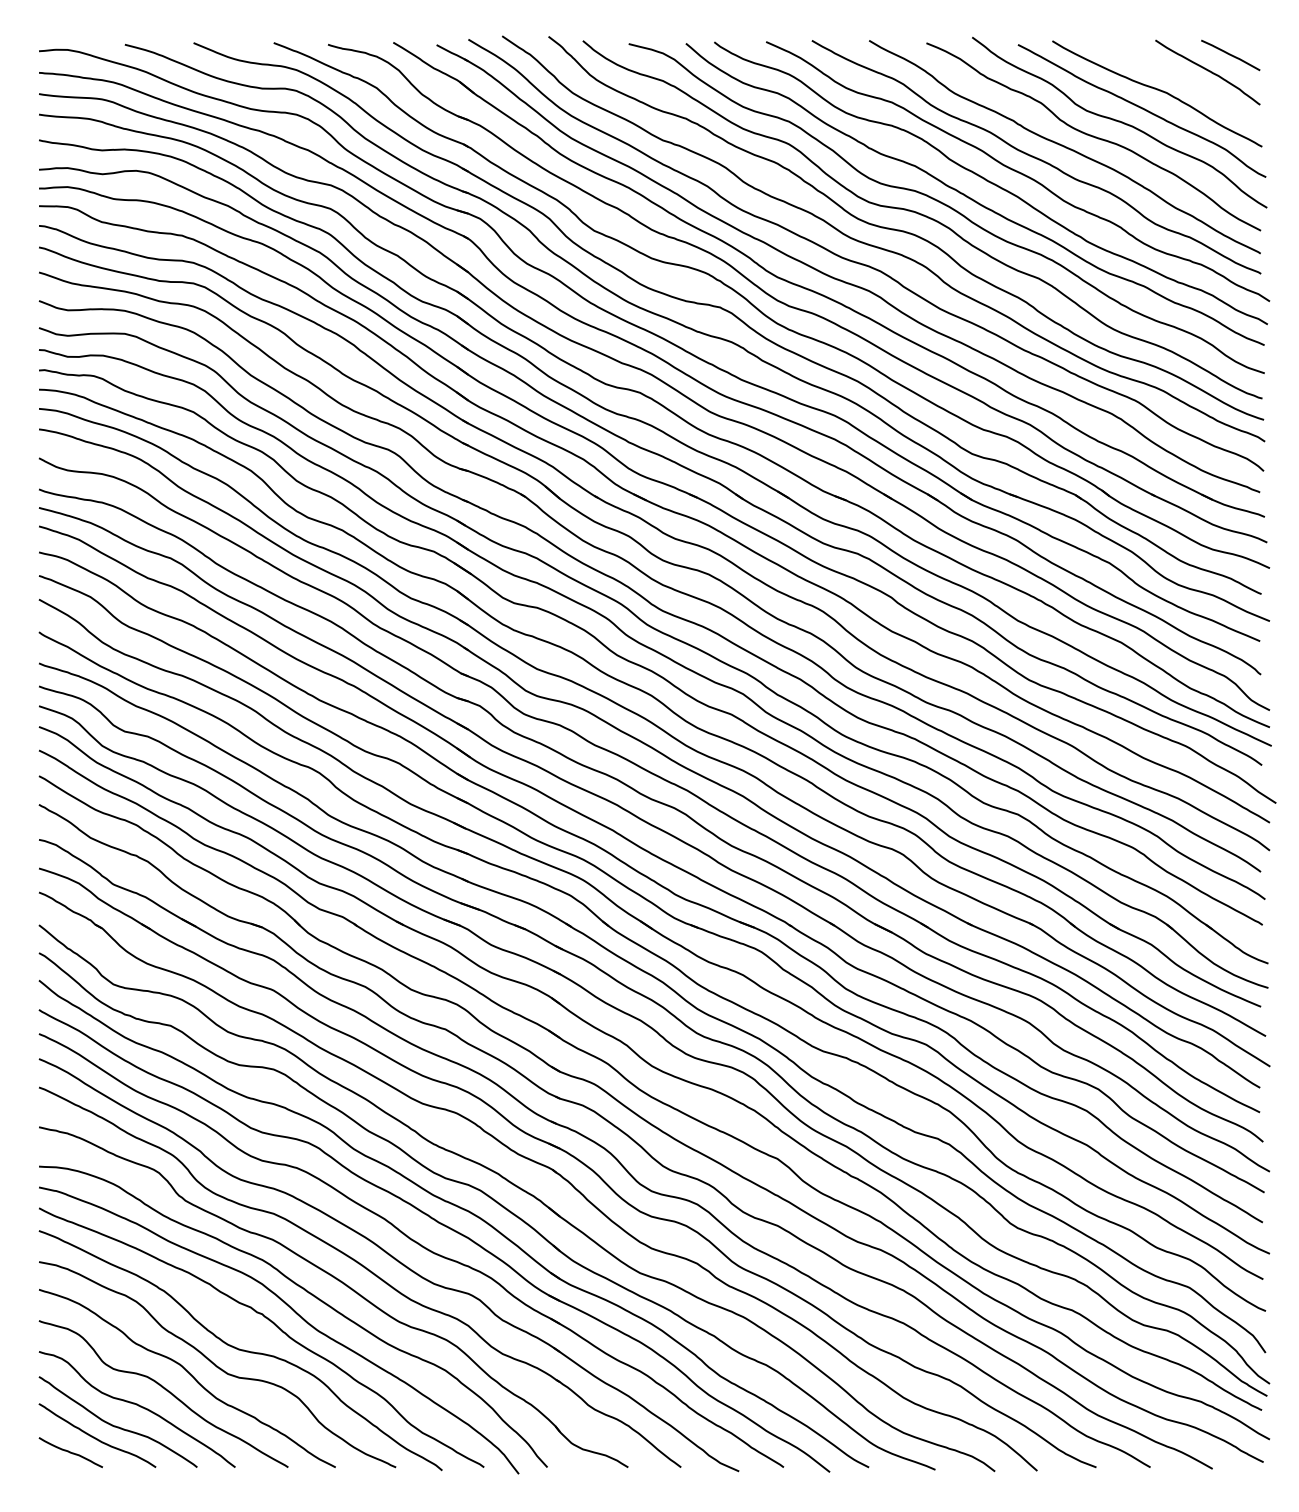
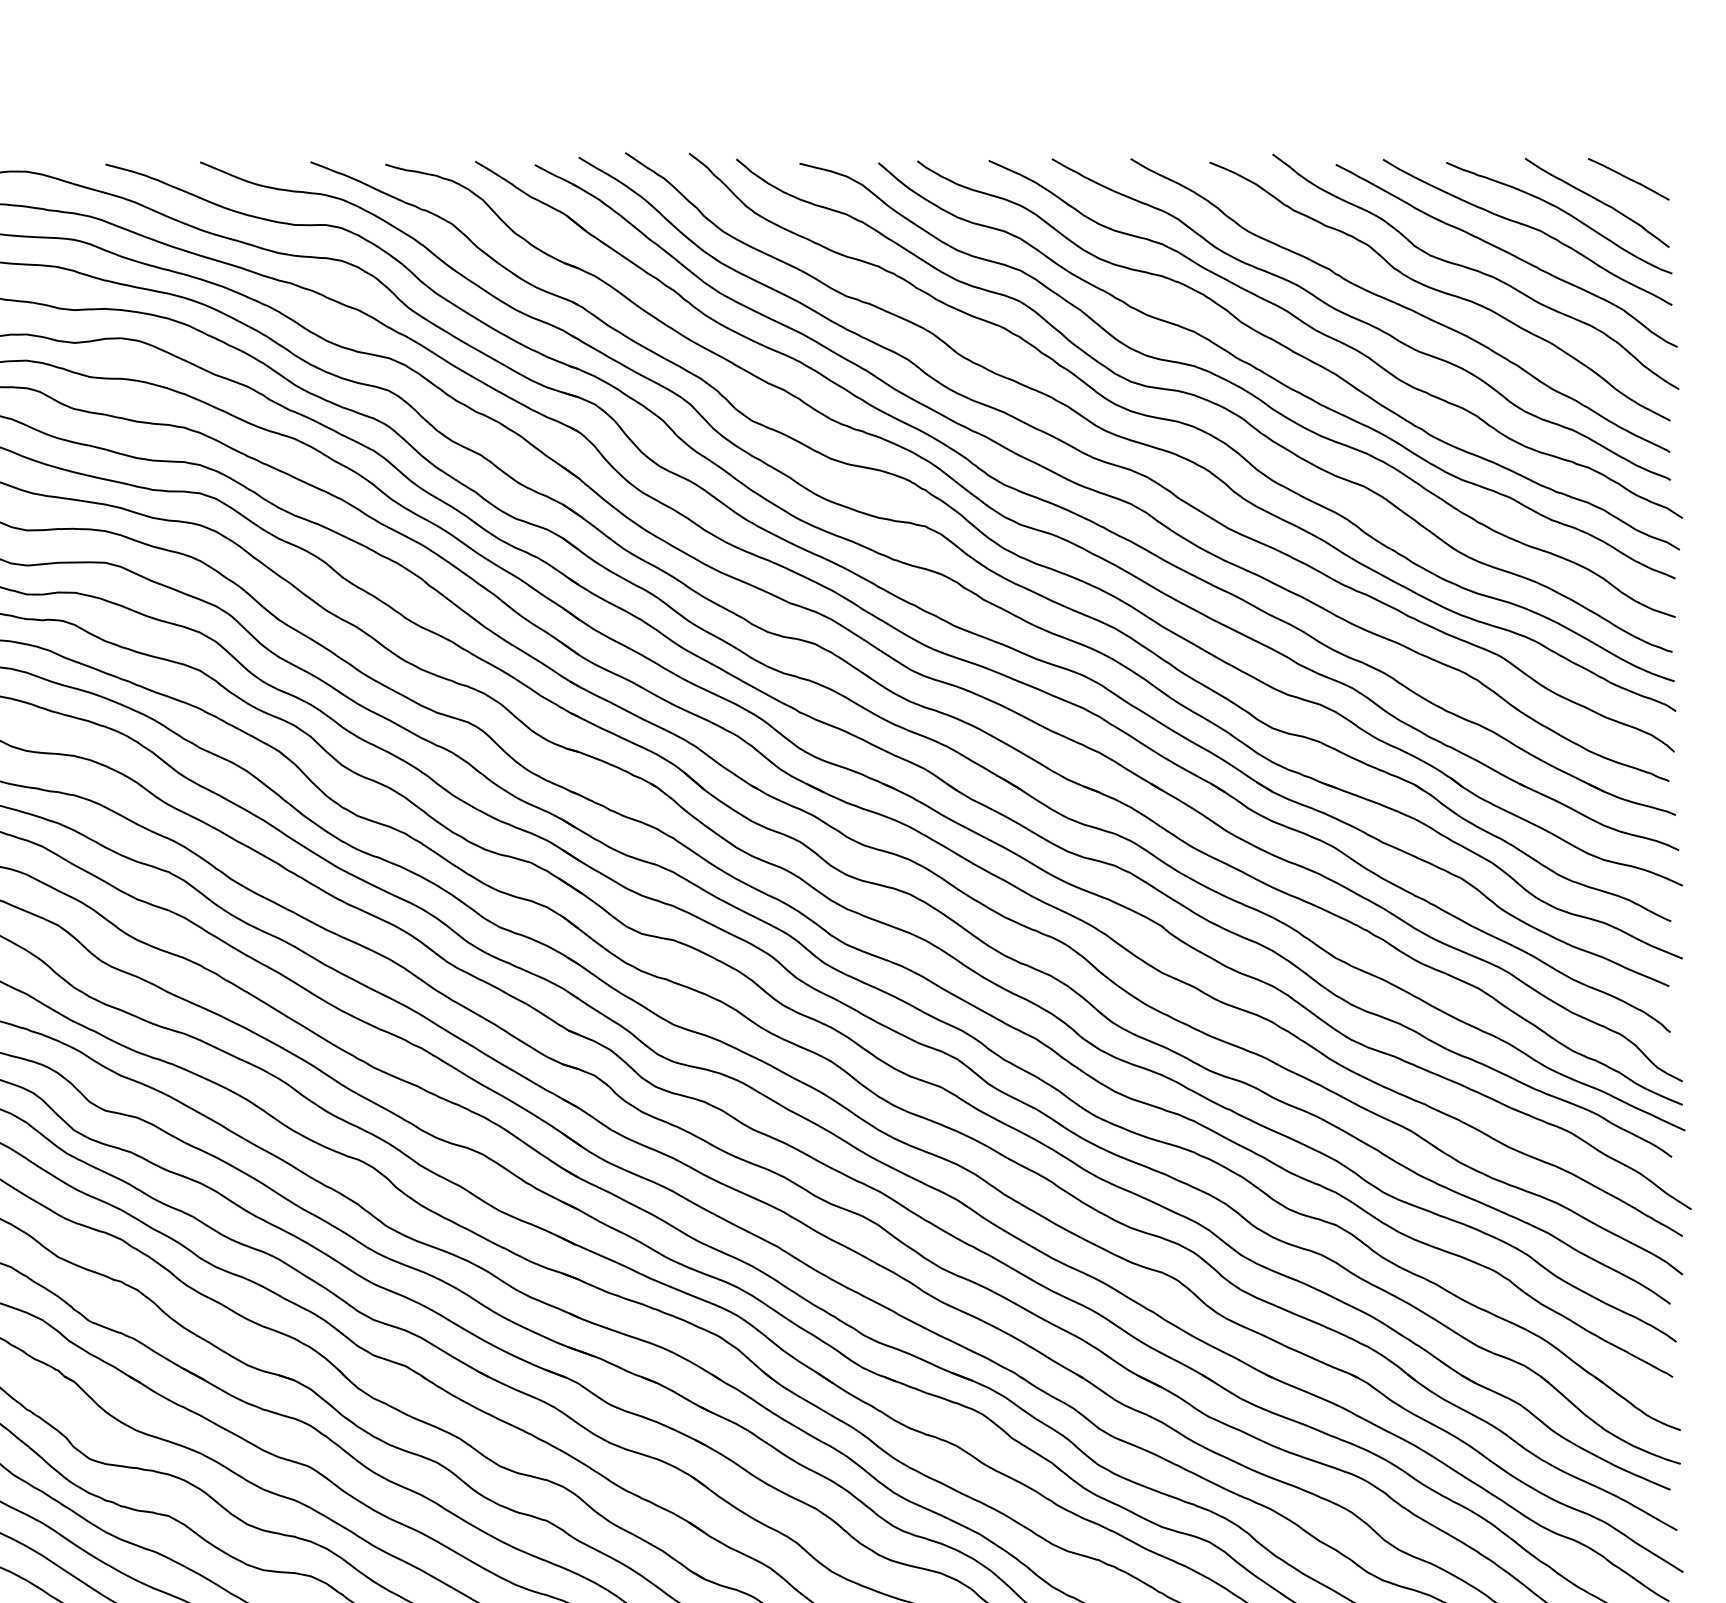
curve: (1183, 79) -> (1563, 212), added

